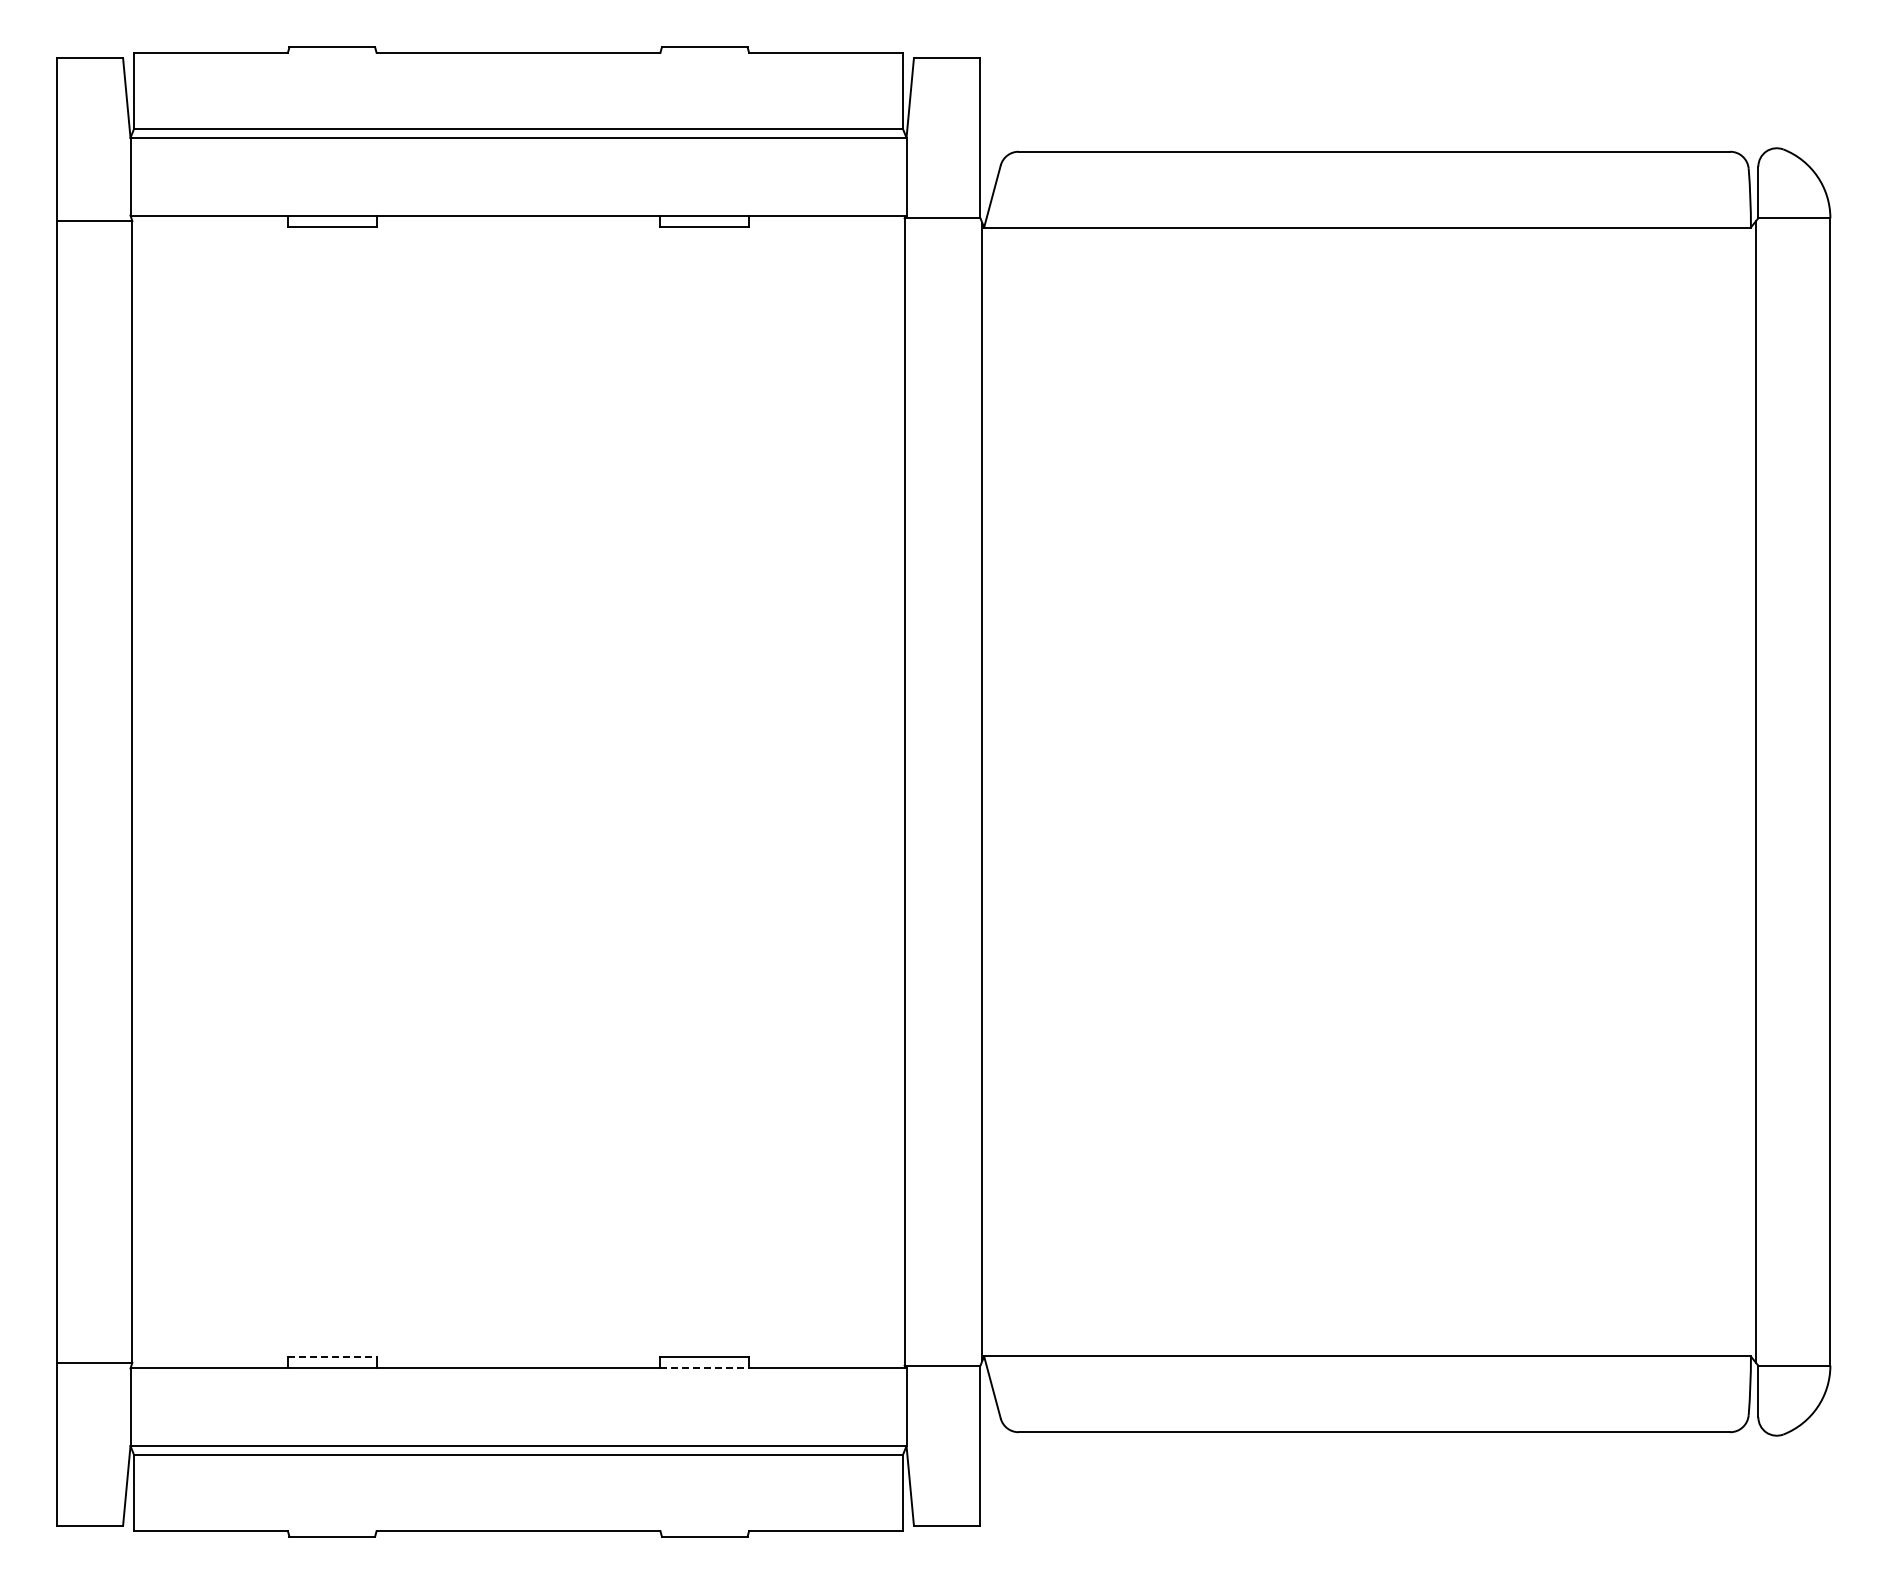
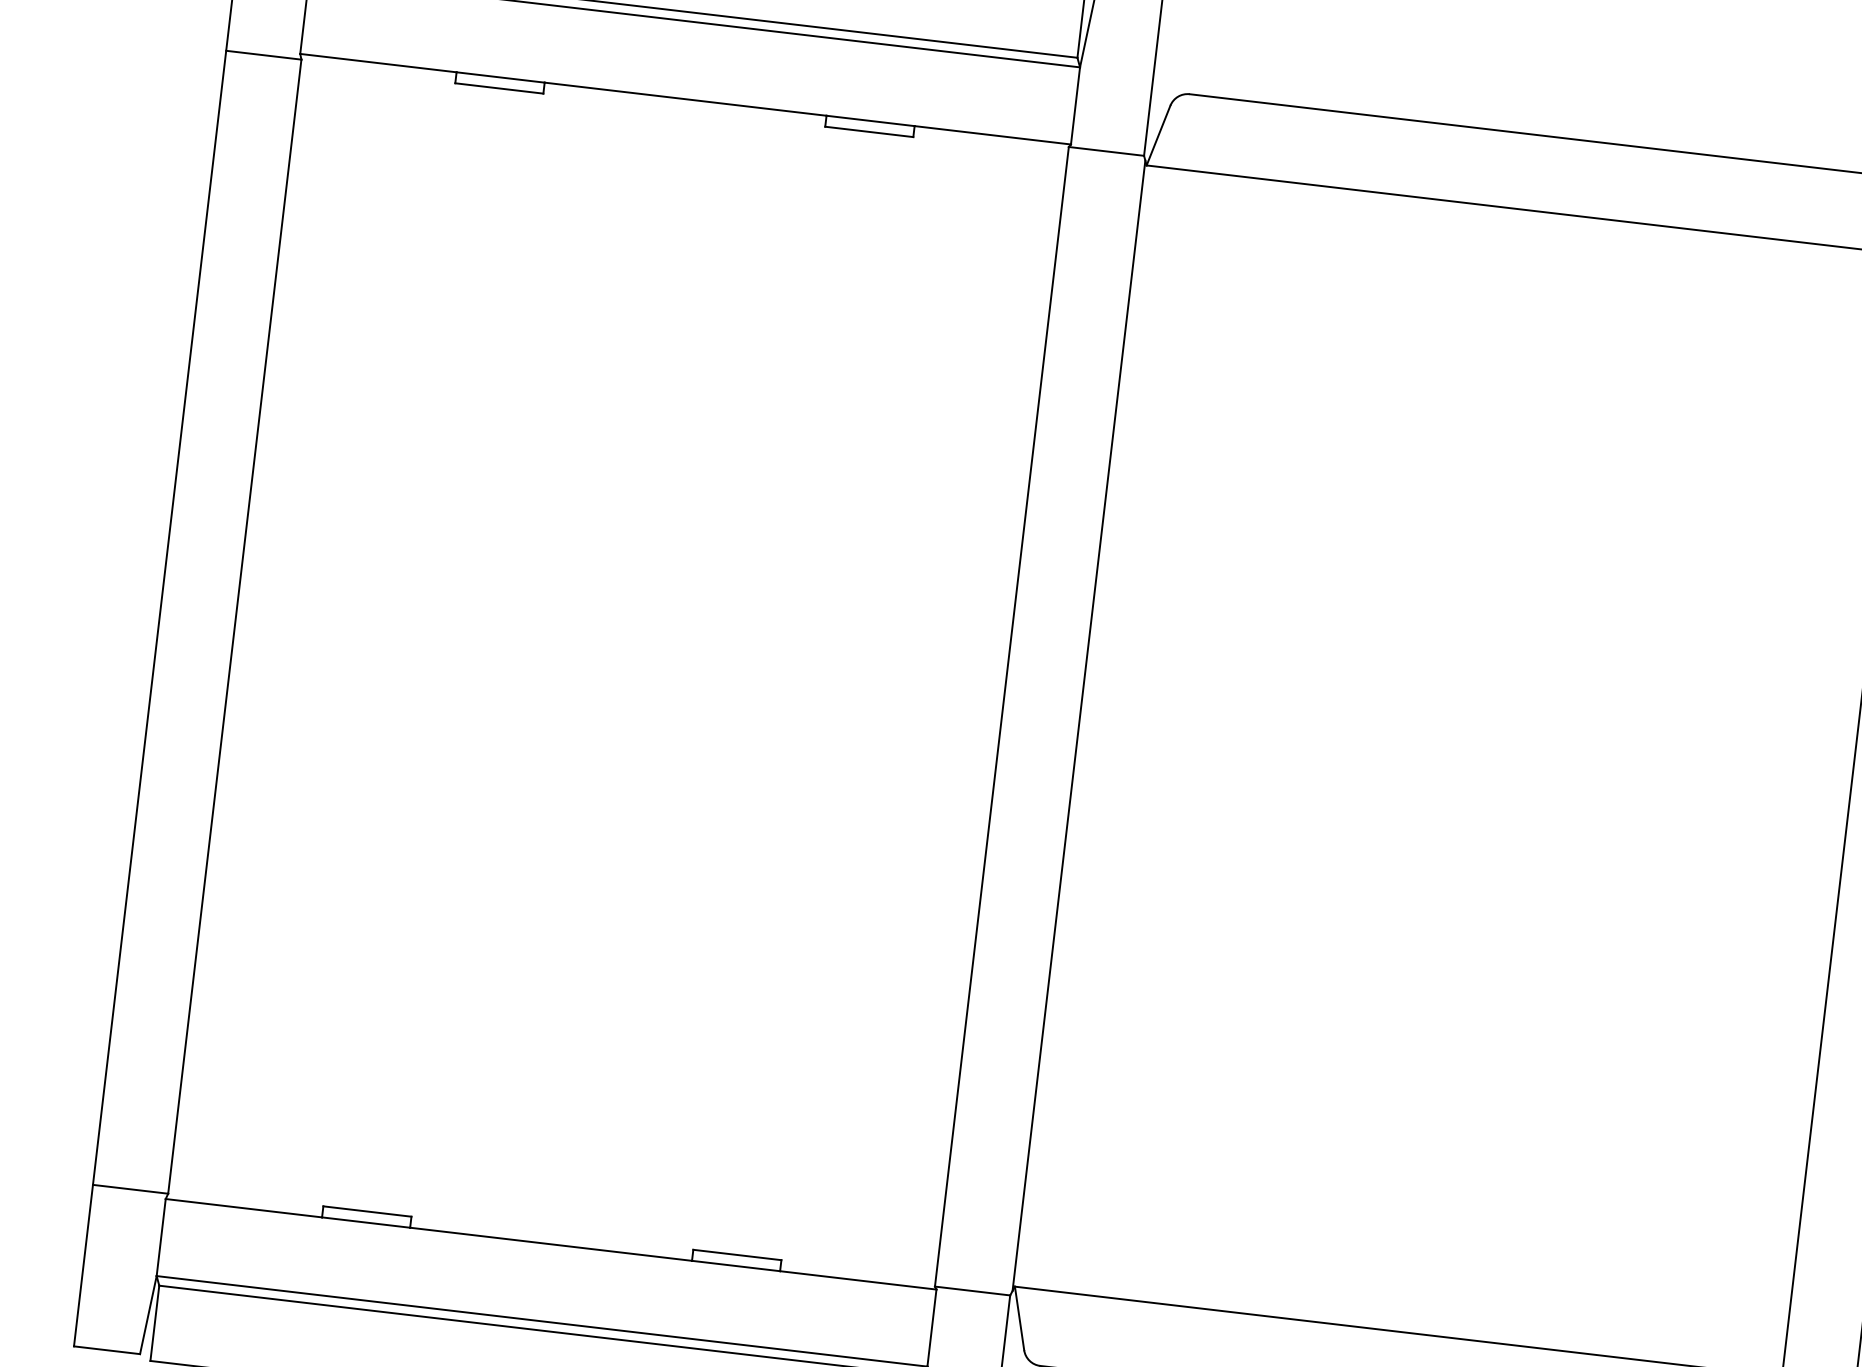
line: (332, 1357) -> (367, 1211), dashed -> solid
line: (705, 1368) -> (736, 1266), dashed -> solid

